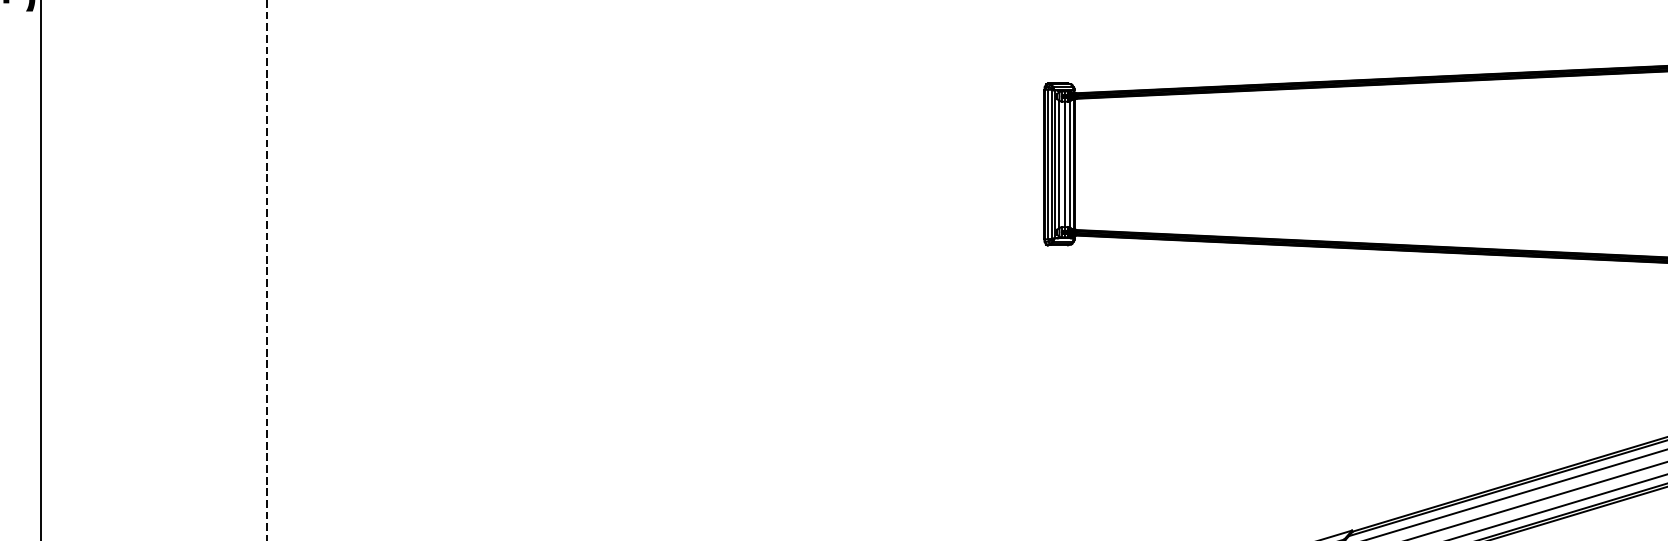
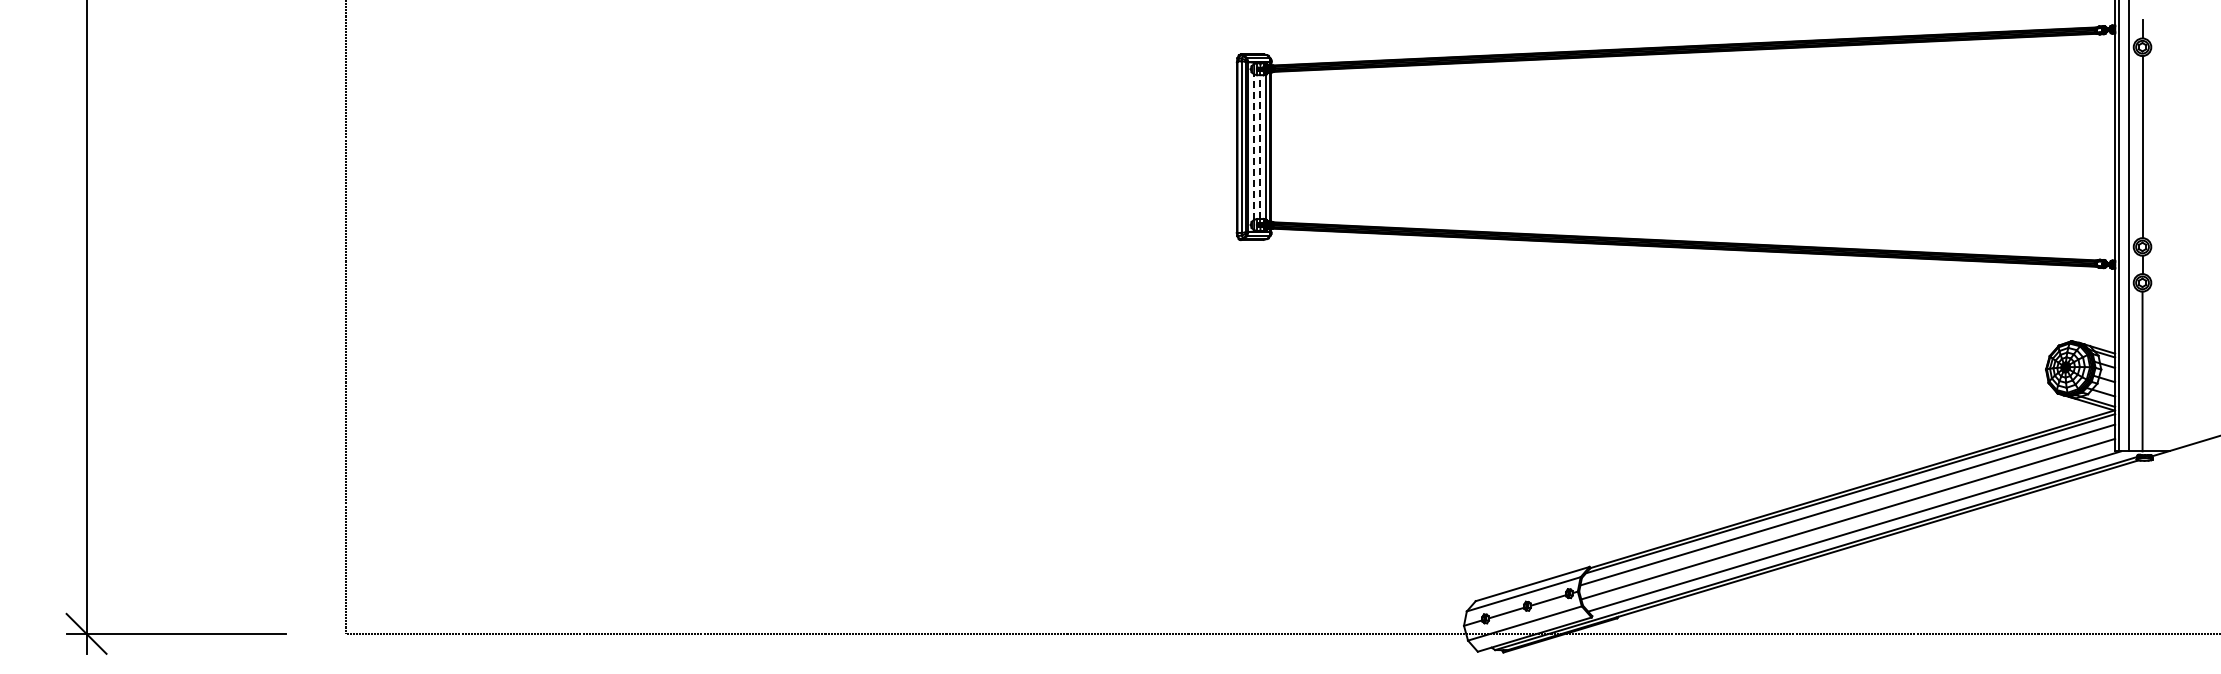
line: (1059, 164) -> (1254, 147), solid -> dashed
line: (1065, 164) -> (1260, 147), solid -> dashed

